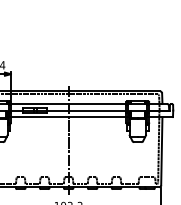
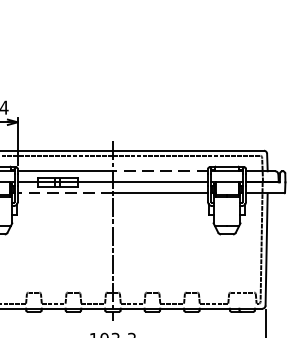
line: (97, 103) -> (160, 170), solid -> dashed
line: (39, 117) -> (64, 193), solid -> dashed

